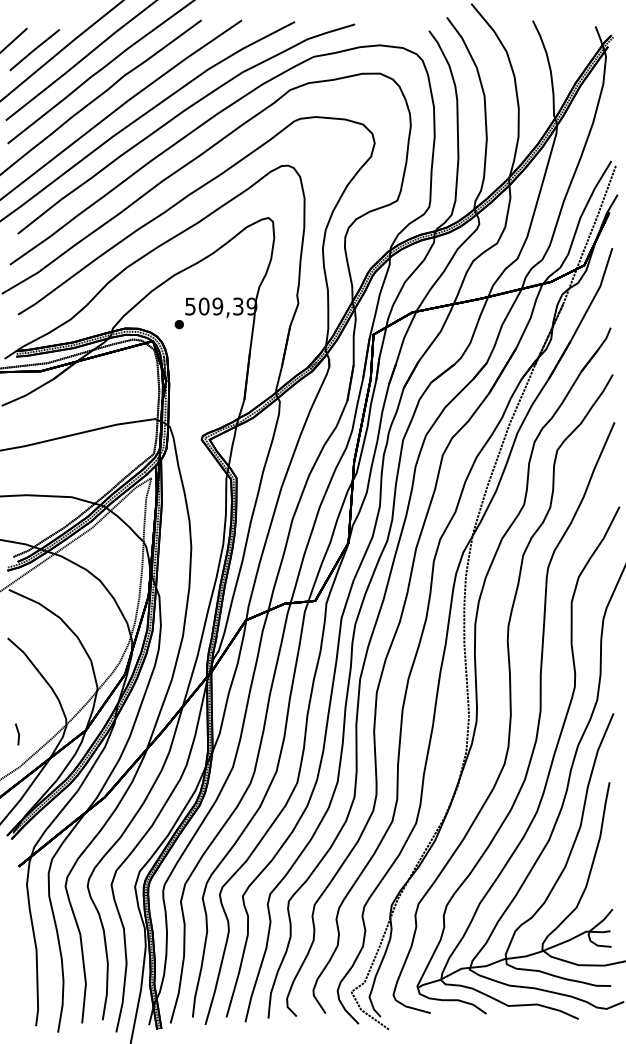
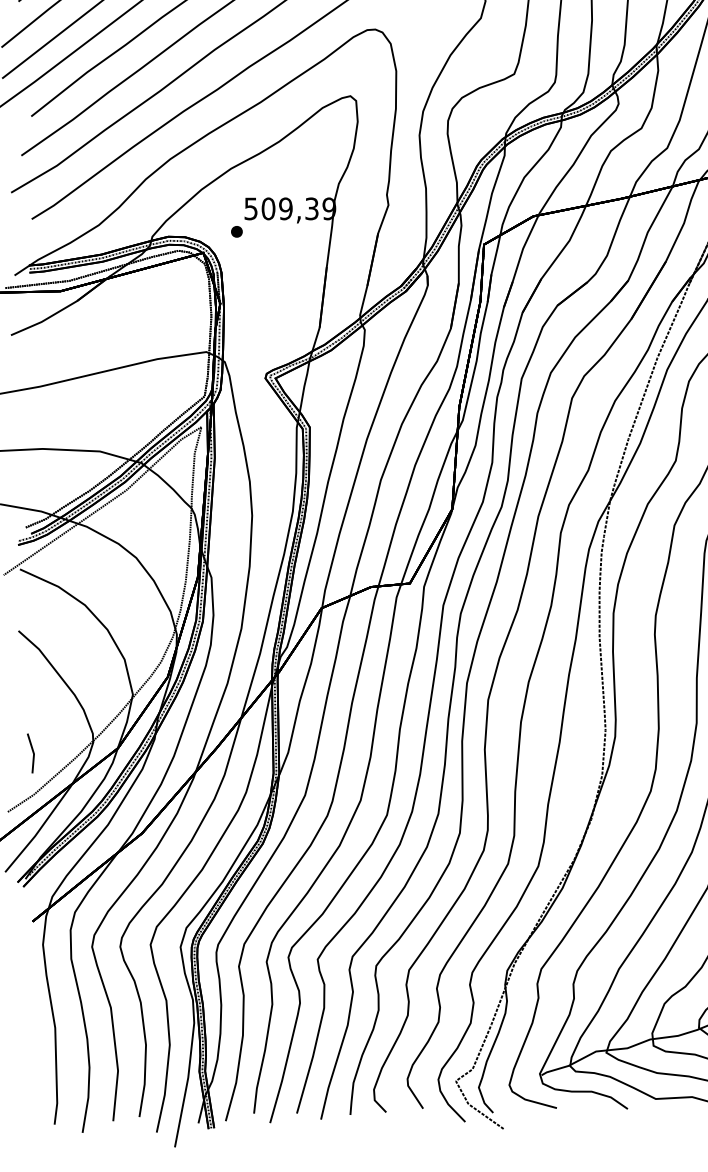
part: (17, 734) -> (30, 753), size x1.43

